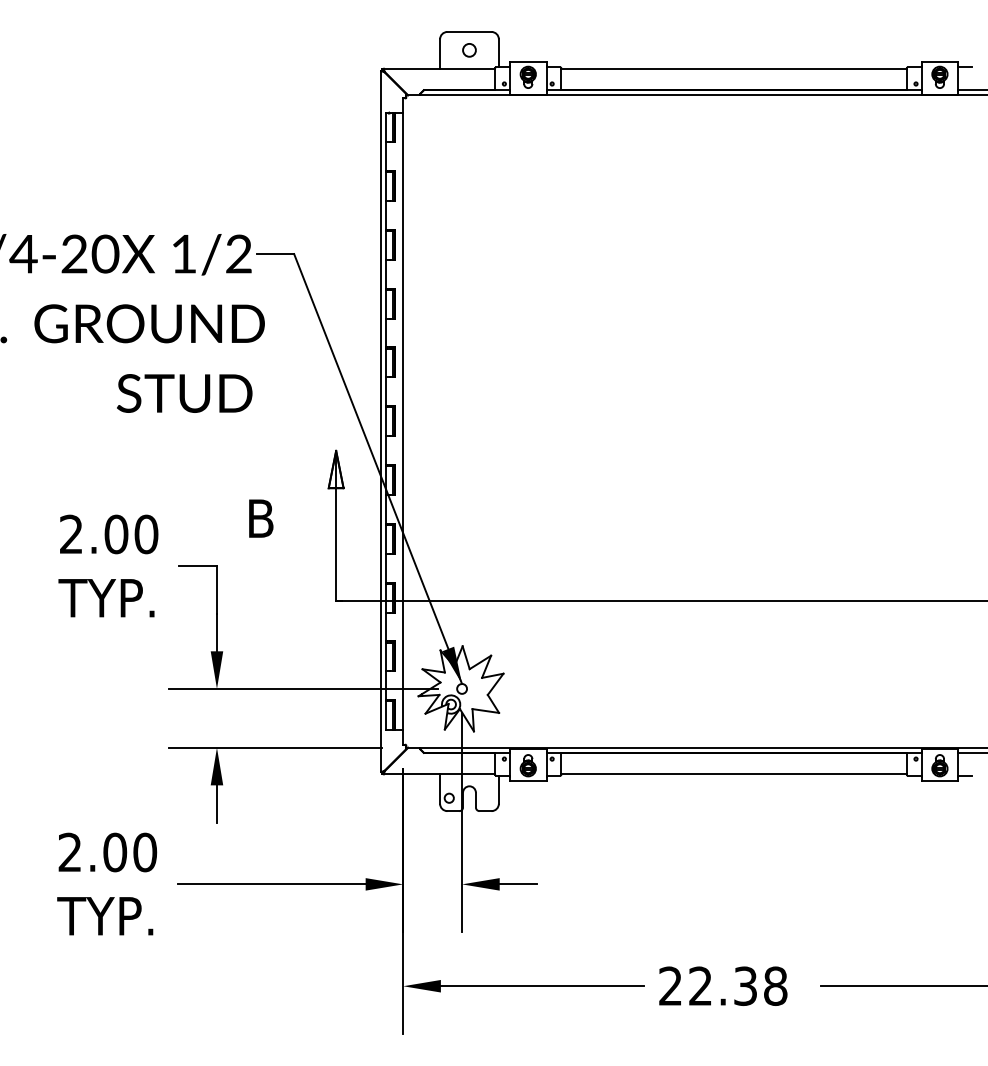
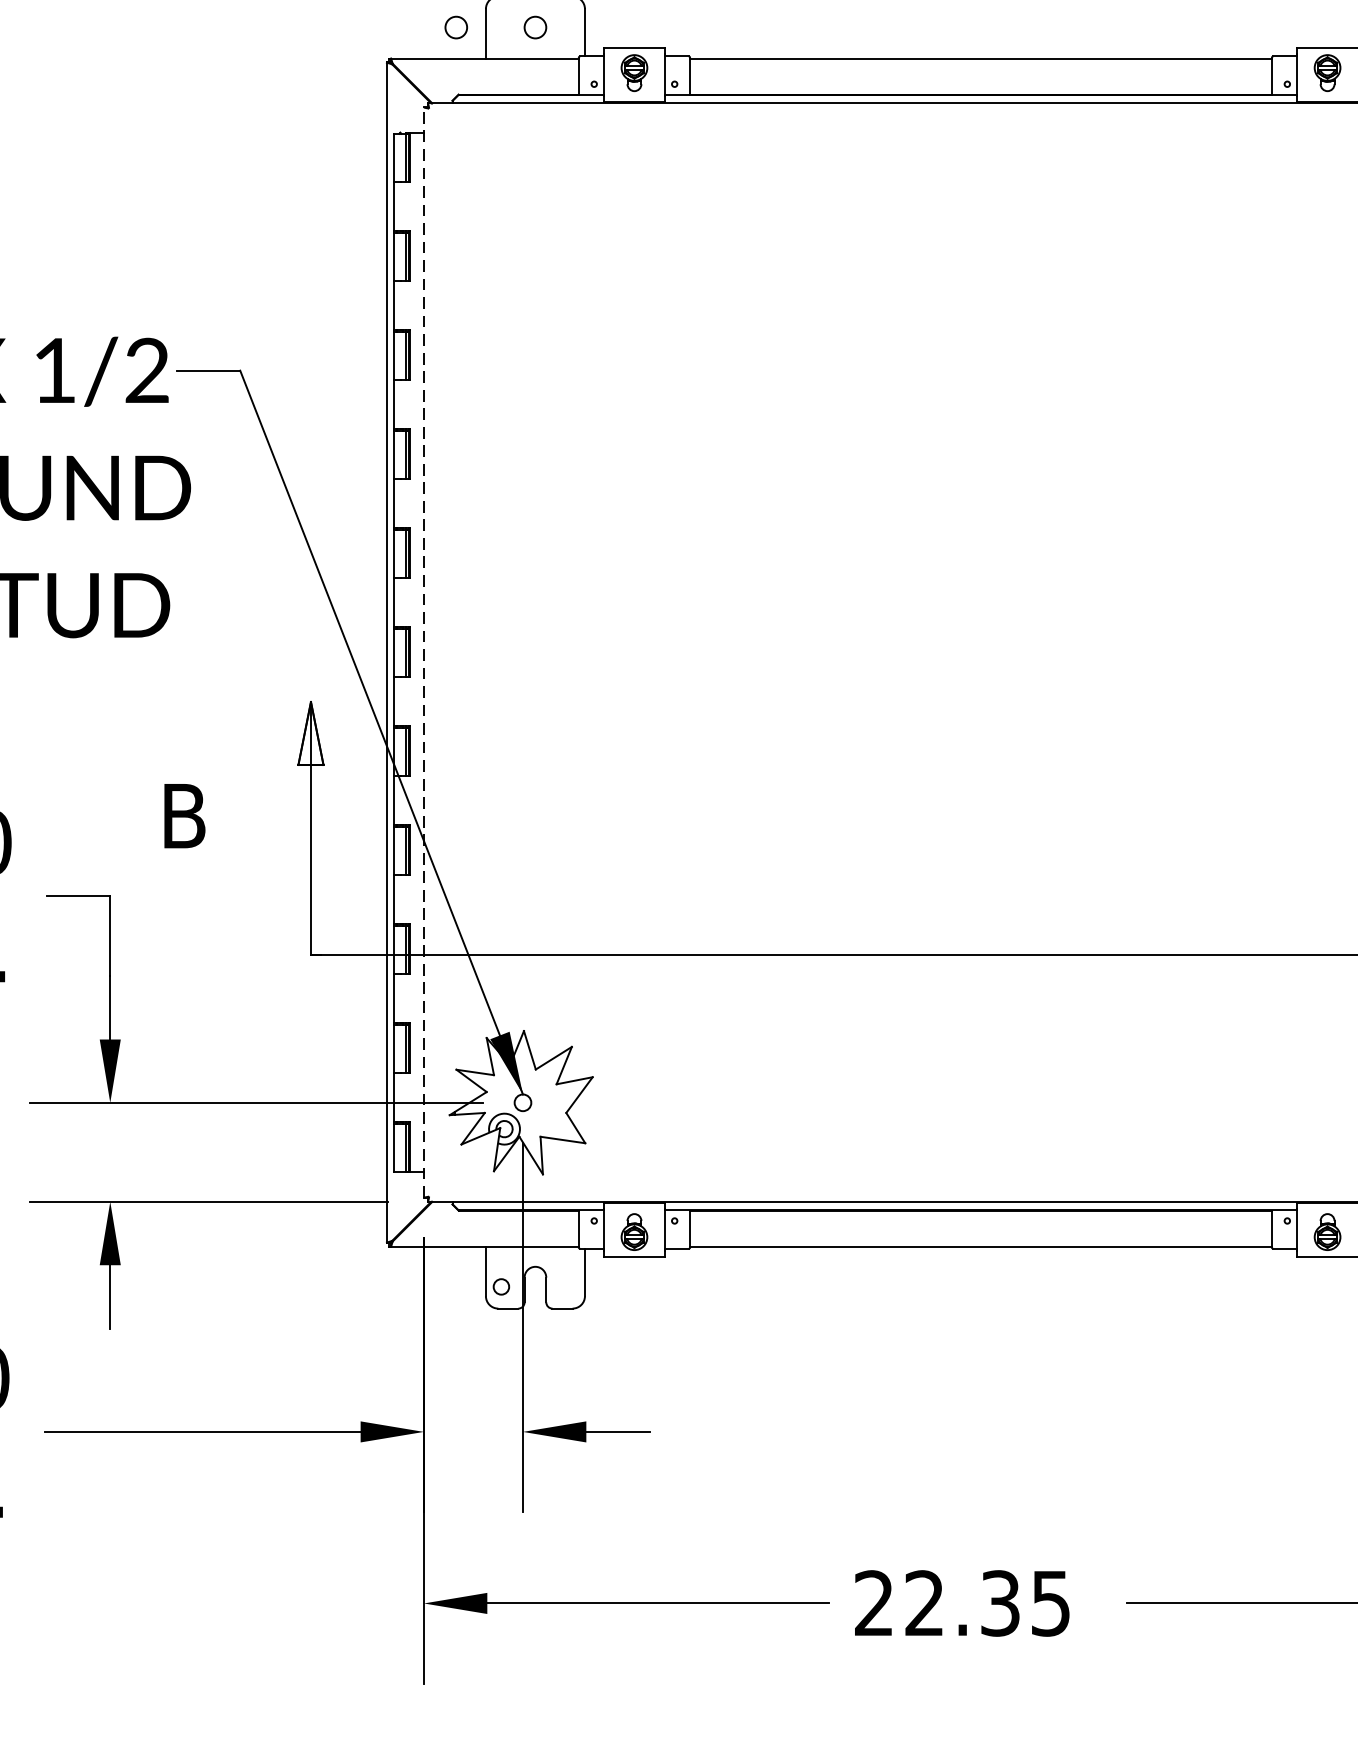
circle: (422, 50) -> (456, 27), added
line: (403, 421) -> (424, 652), solid -> dashed
text: (775, 985) -> (1050, 1602), 22.38 -> 22.35

